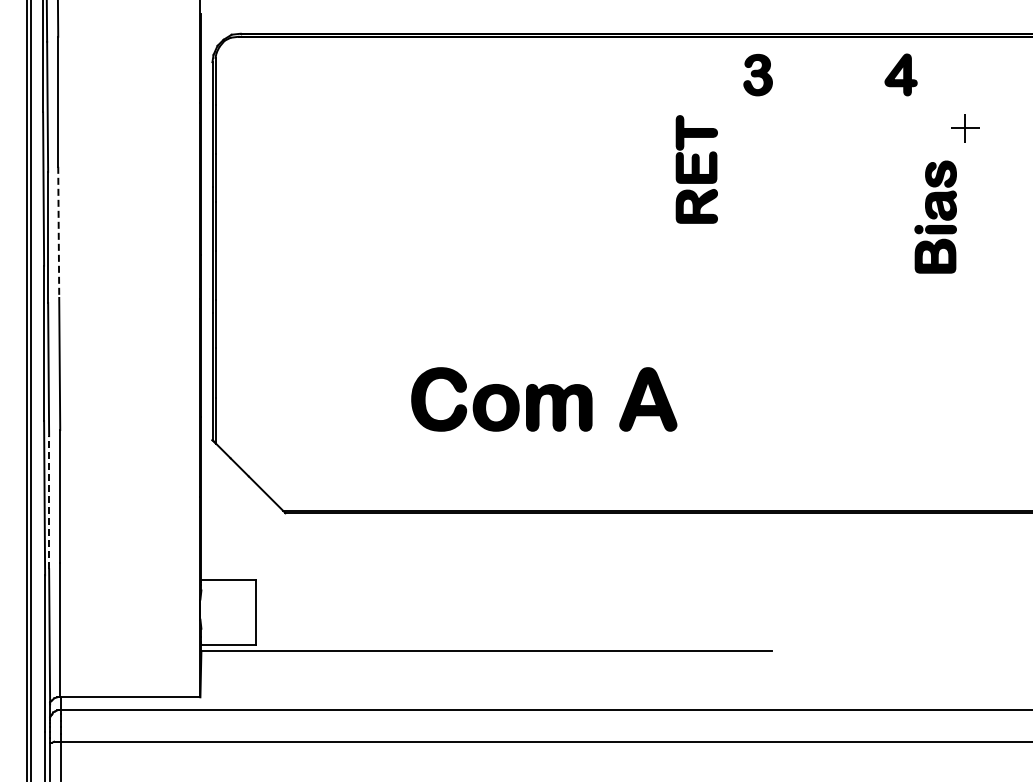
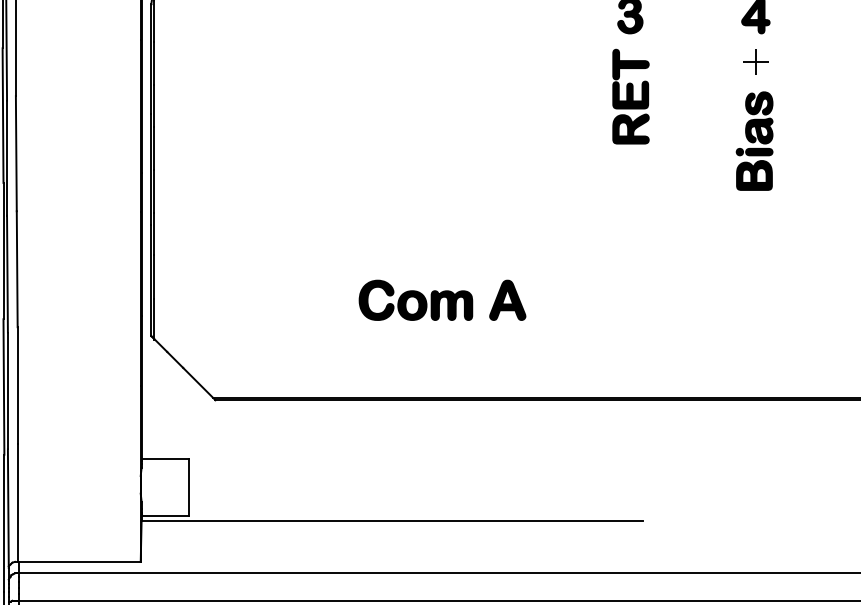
part: (965, 128) -> (756, 62), moved
part: (696, 169) -> (630, 96), moved
part: (935, 216) -> (754, 140), moved
line: (58, 232) -> (16, 153), dashed -> solid
part: (543, 399) -> (441, 300), size x0.71
line: (49, 502) -> (8, 390), dashed -> solid

